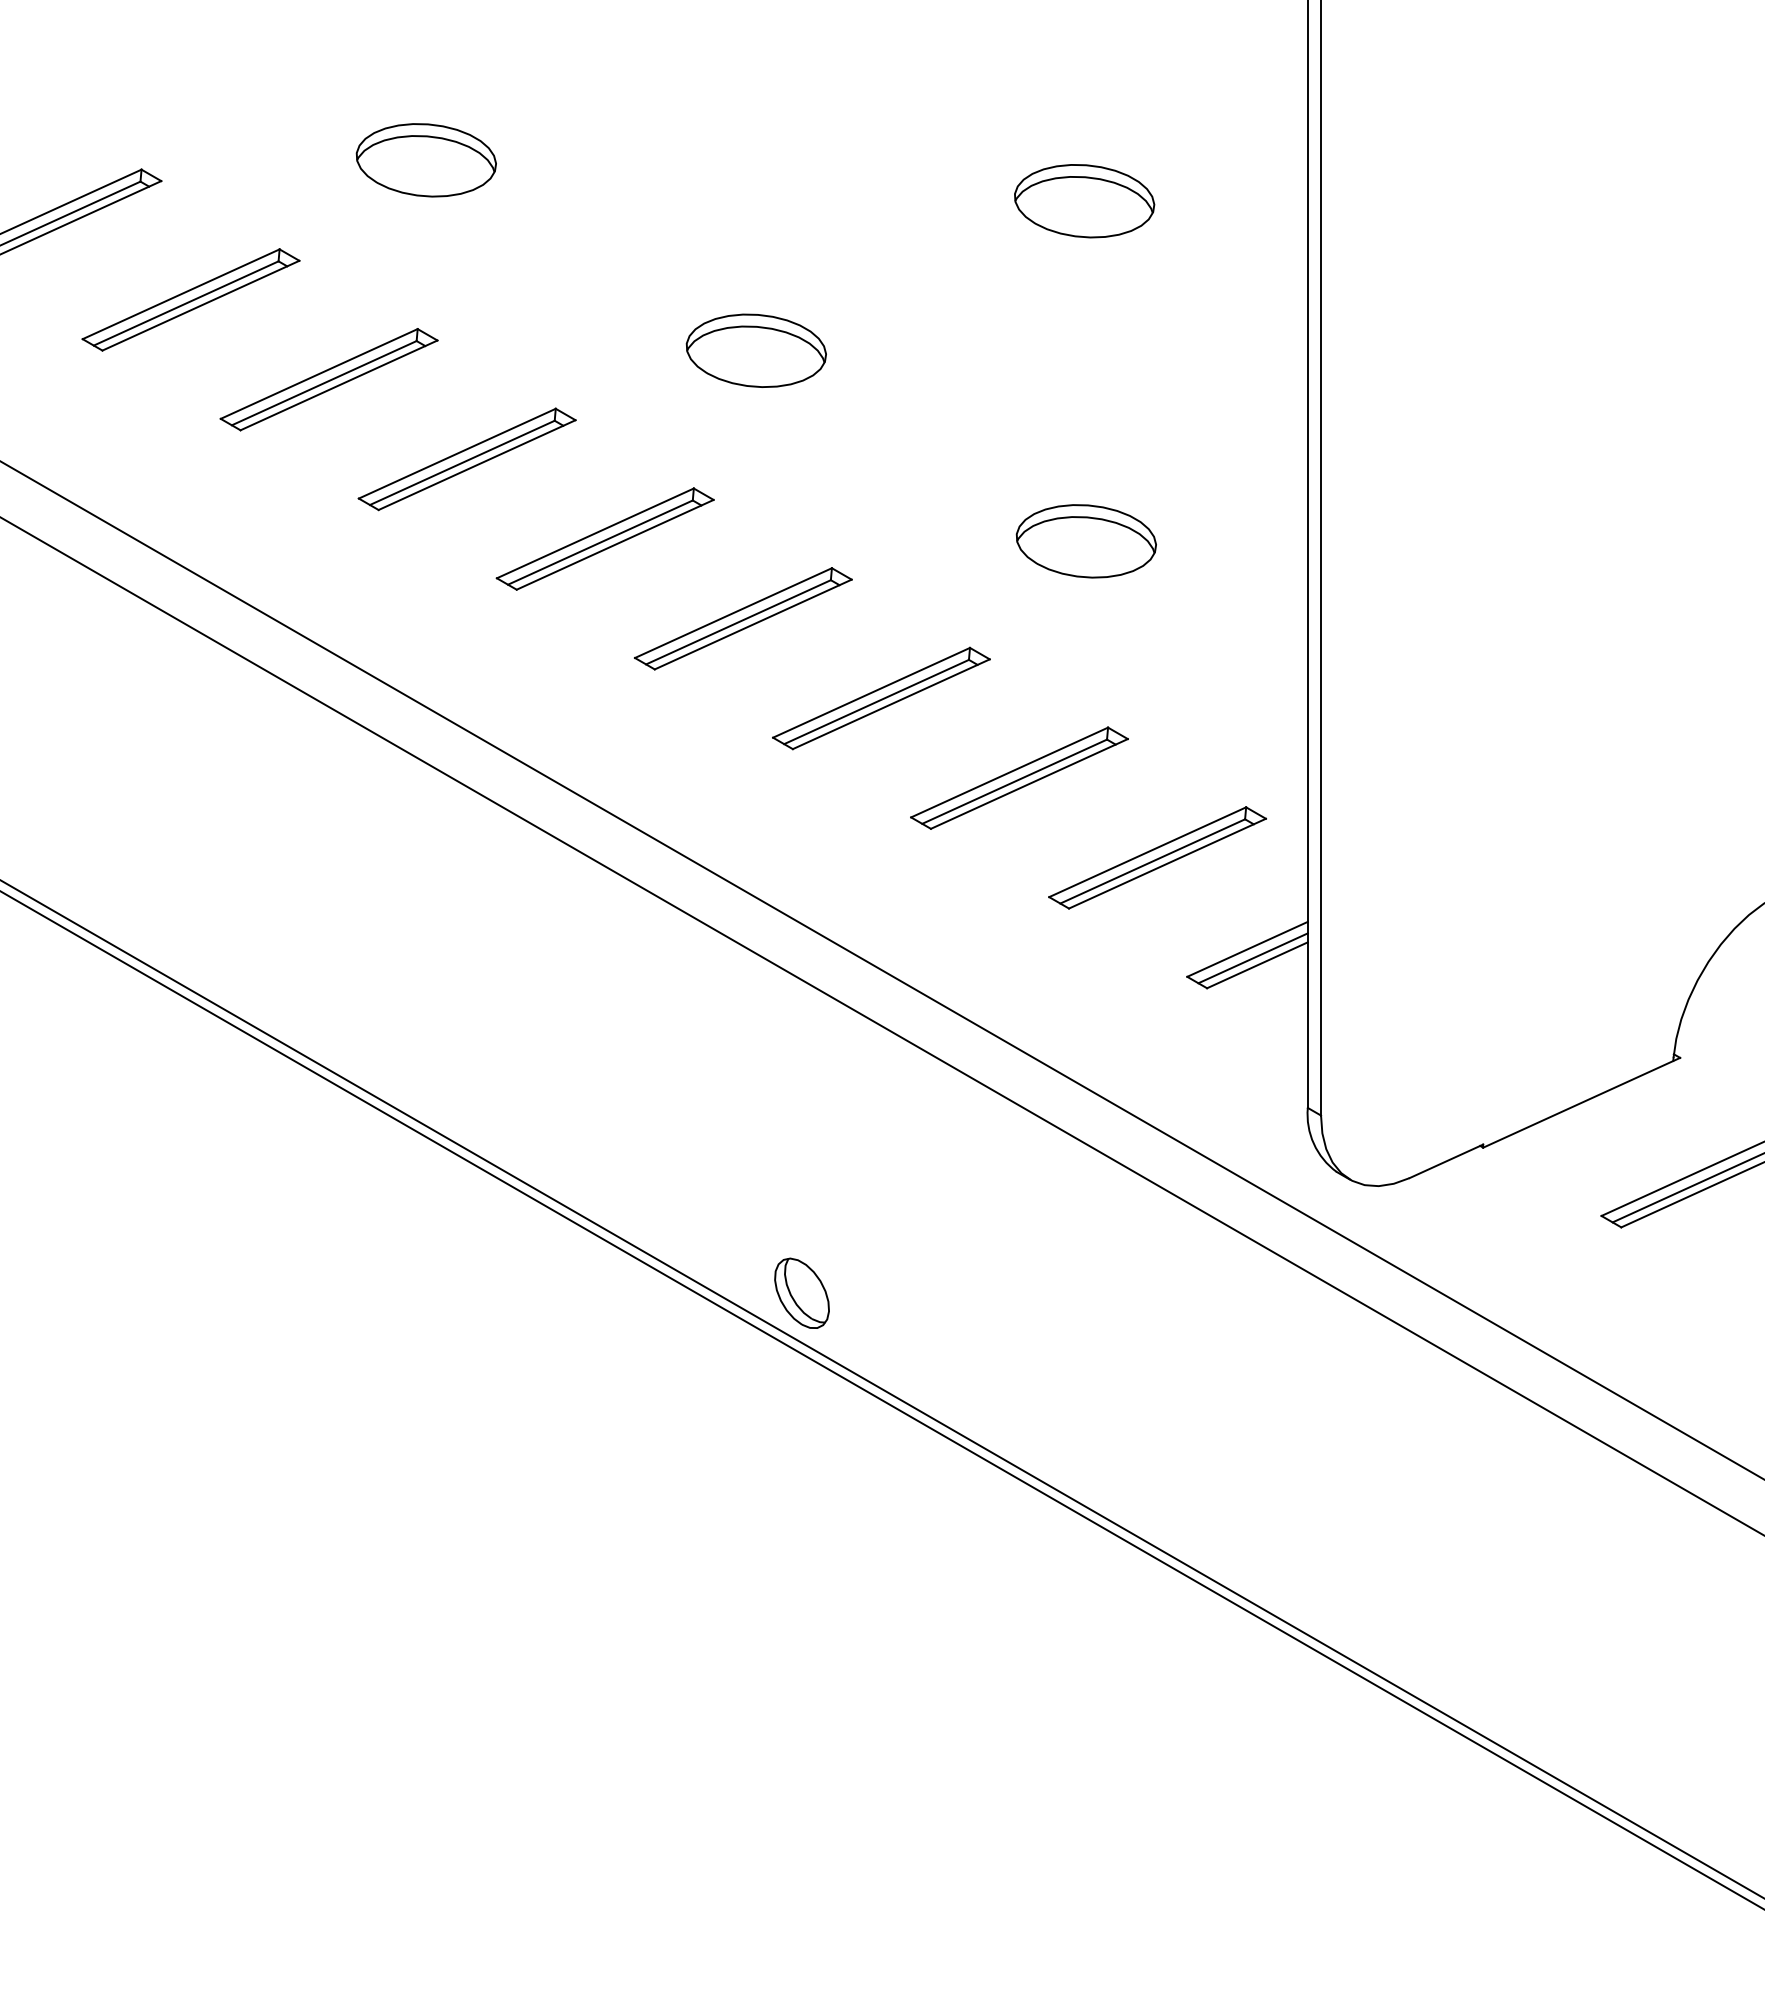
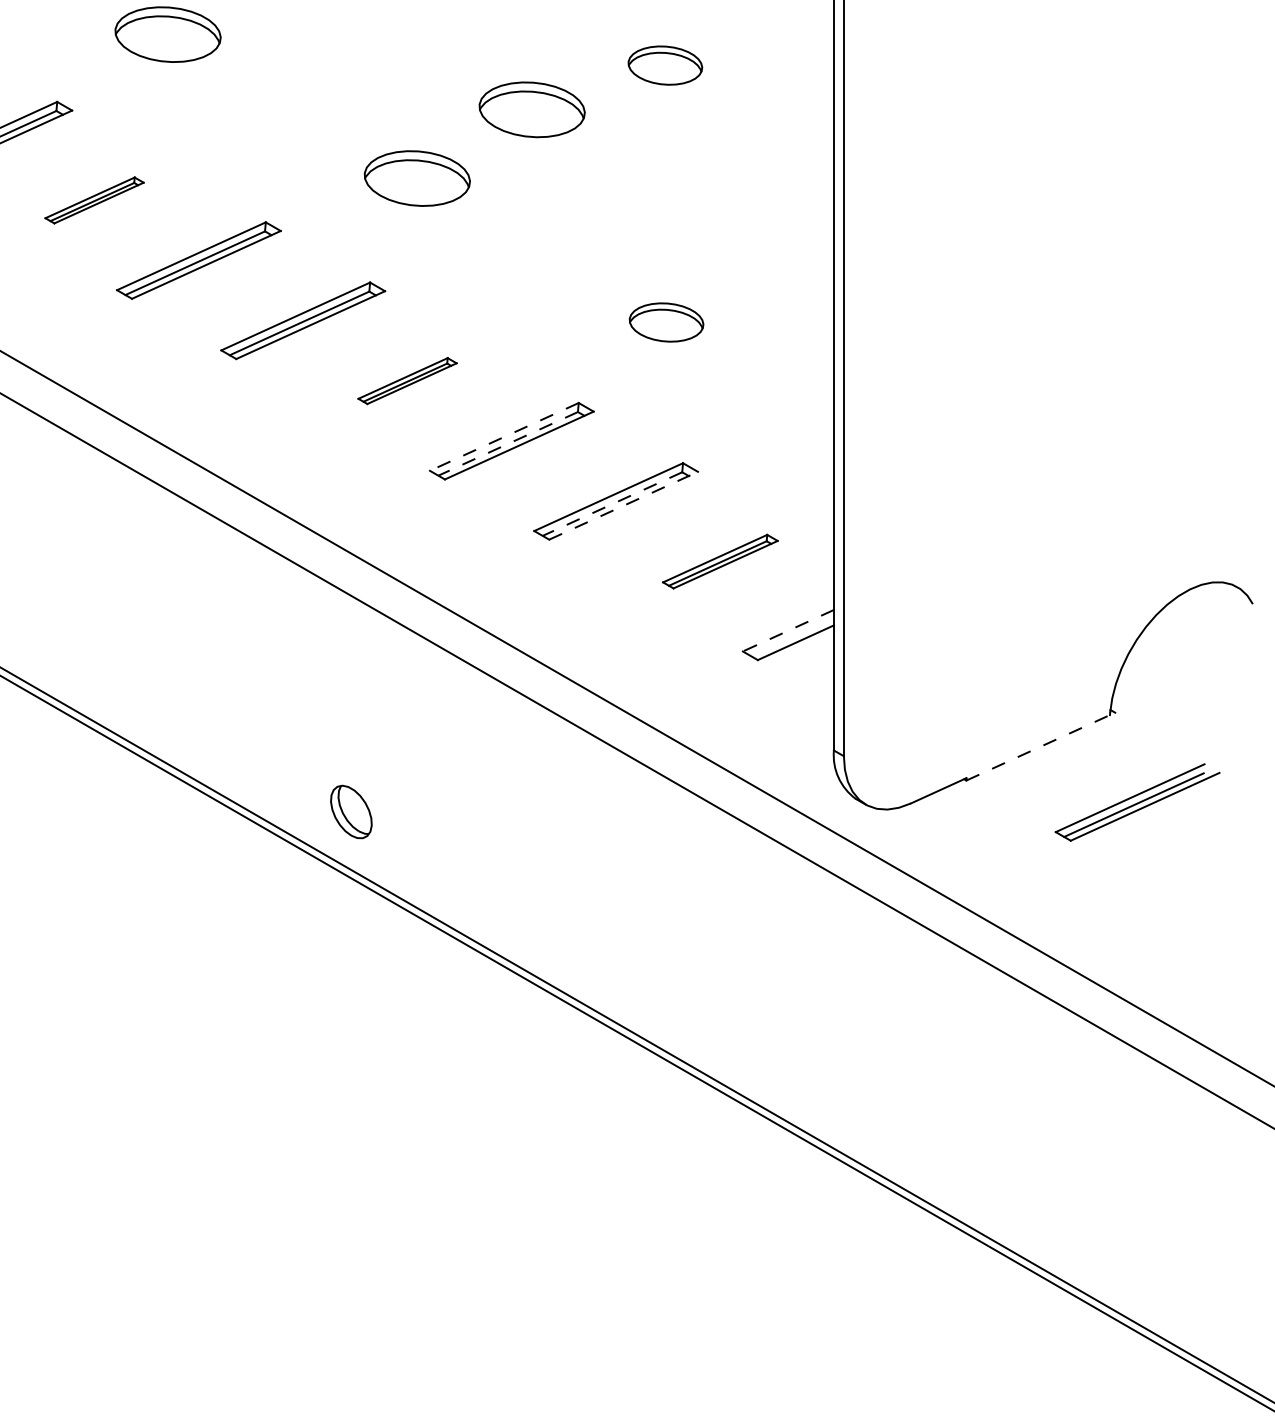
part: (1084, 201) -> (665, 65), size x0.7
part: (907, 259) -> (531, 109), added
part: (328, 379) -> (94, 200), size x0.6
part: (1085, 541) -> (665, 322), size x0.7
part: (743, 618) -> (407, 380), size x0.6
line: (871, 693) -> (504, 437), solid -> dashed
line: (876, 702) -> (508, 444), solid -> dashed
line: (1014, 781) -> (612, 503), solid -> dashed
line: (1029, 783) -> (623, 505), solid -> dashed
part: (1157, 857) -> (720, 561), size x0.7
line: (1247, 949) -> (788, 630), solid -> dashed
line: (1252, 958) -> (792, 637), removed
line: (1582, 1102) -> (1041, 746), solid -> dashed
part: (801, 1292) -> (350, 811), moved

